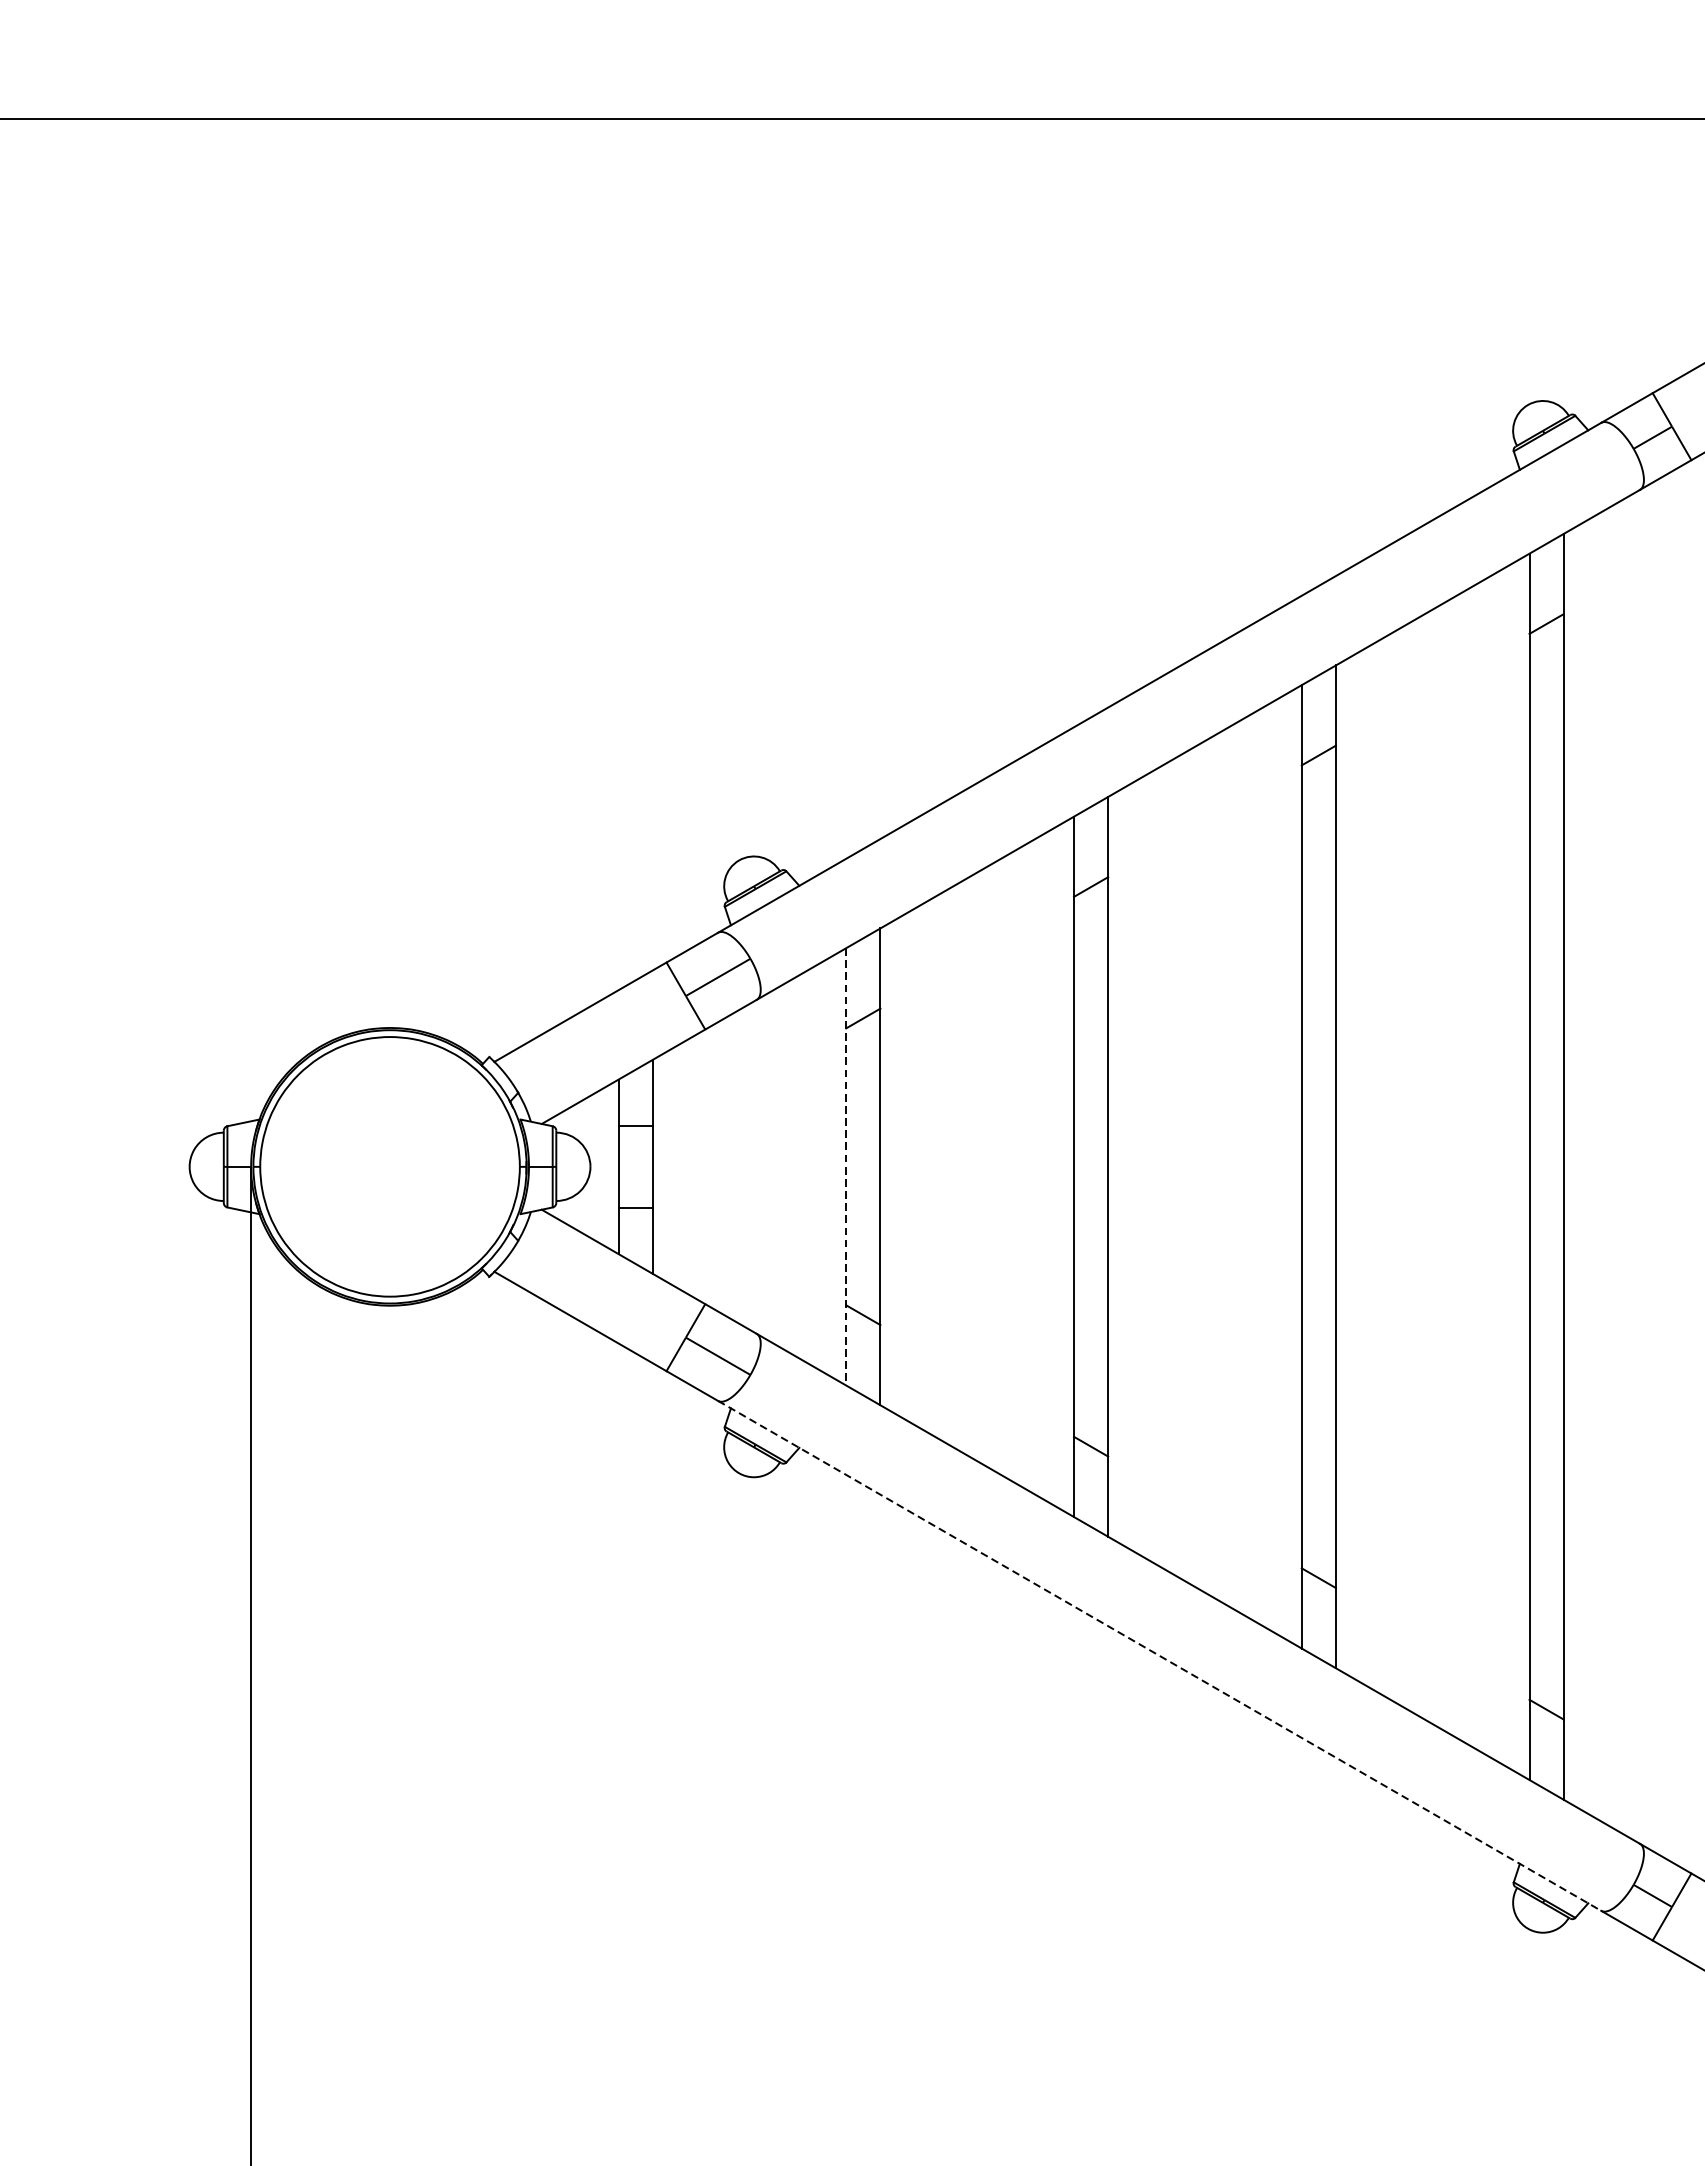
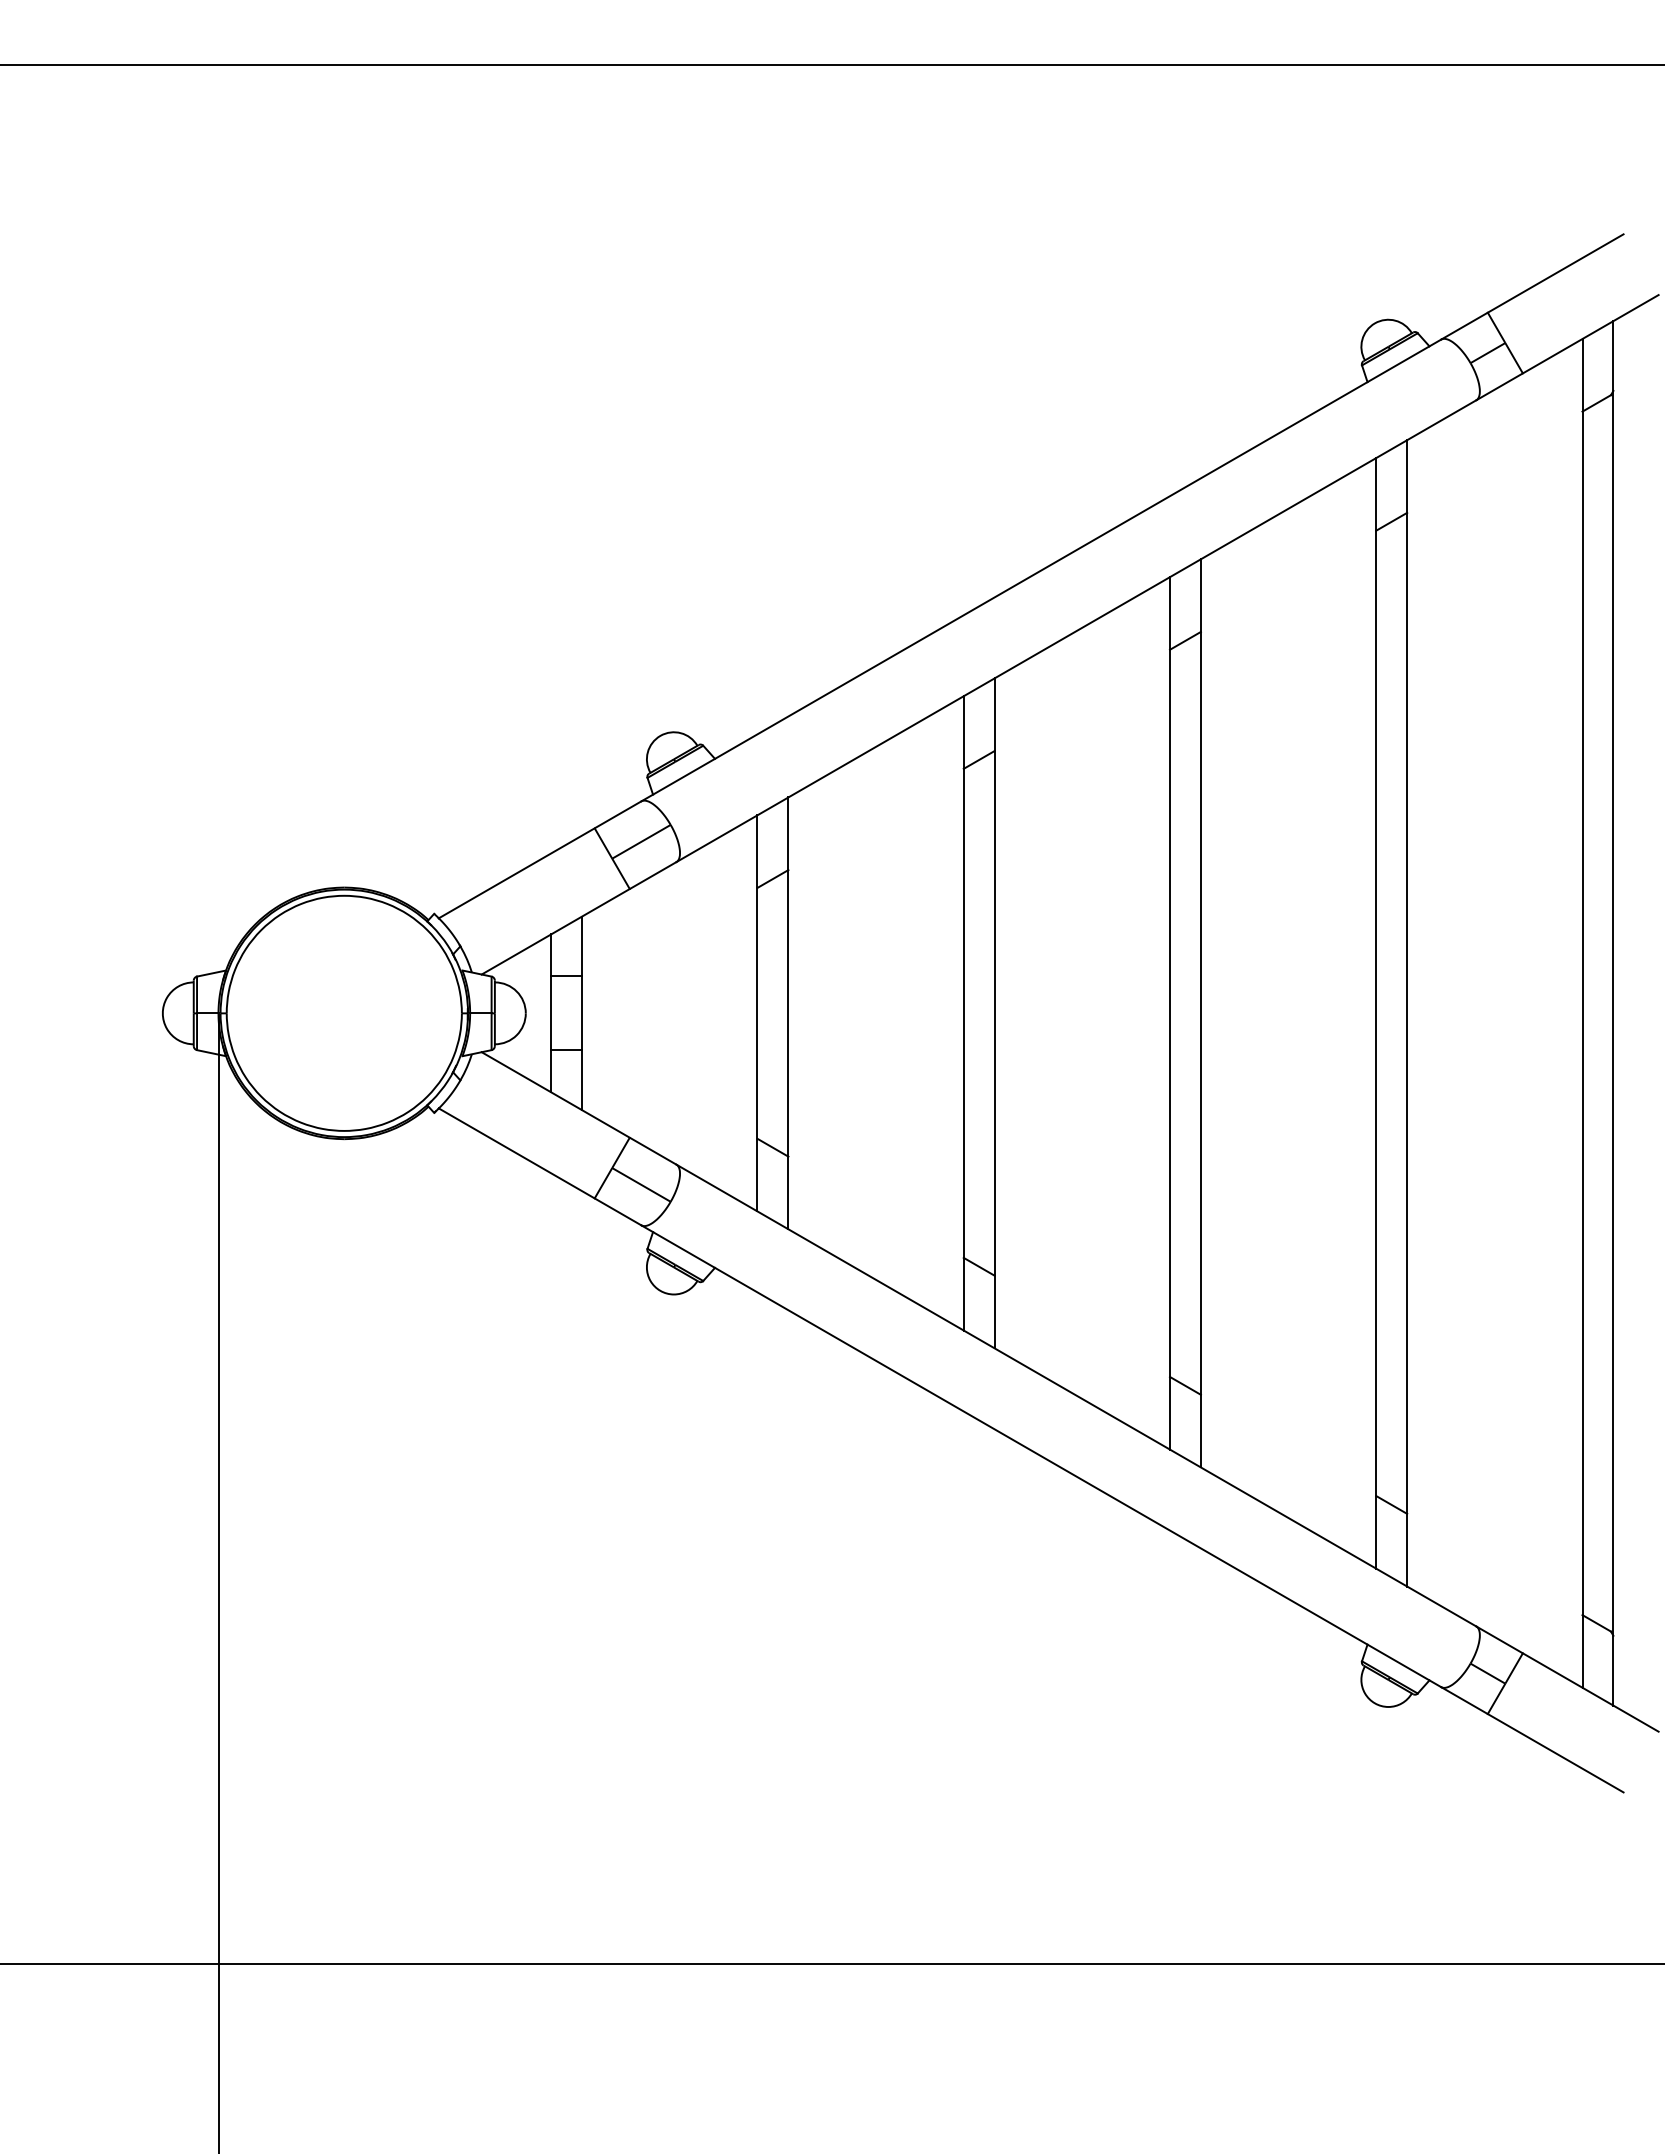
line: (846, 1166) -> (757, 1013), dashed -> solid
line: (1159, 1656) -> (1041, 1456), dashed -> solid

